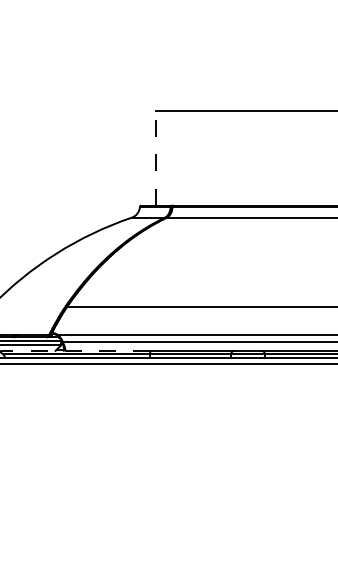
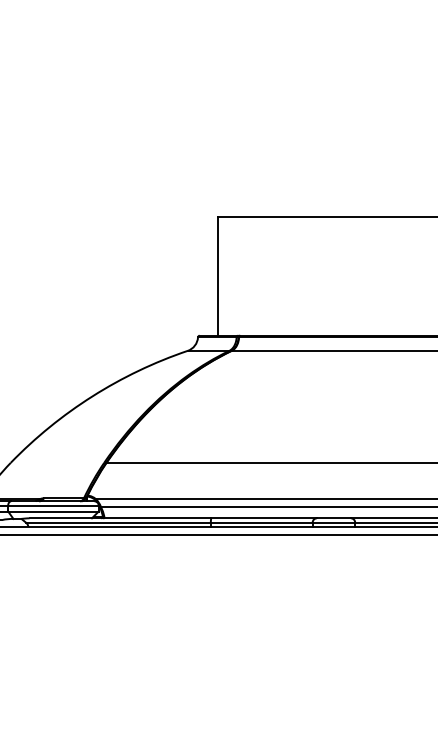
line: (156, 158) -> (218, 276), dashed -> solid
line: (78, 351) -> (120, 518), dashed -> solid

